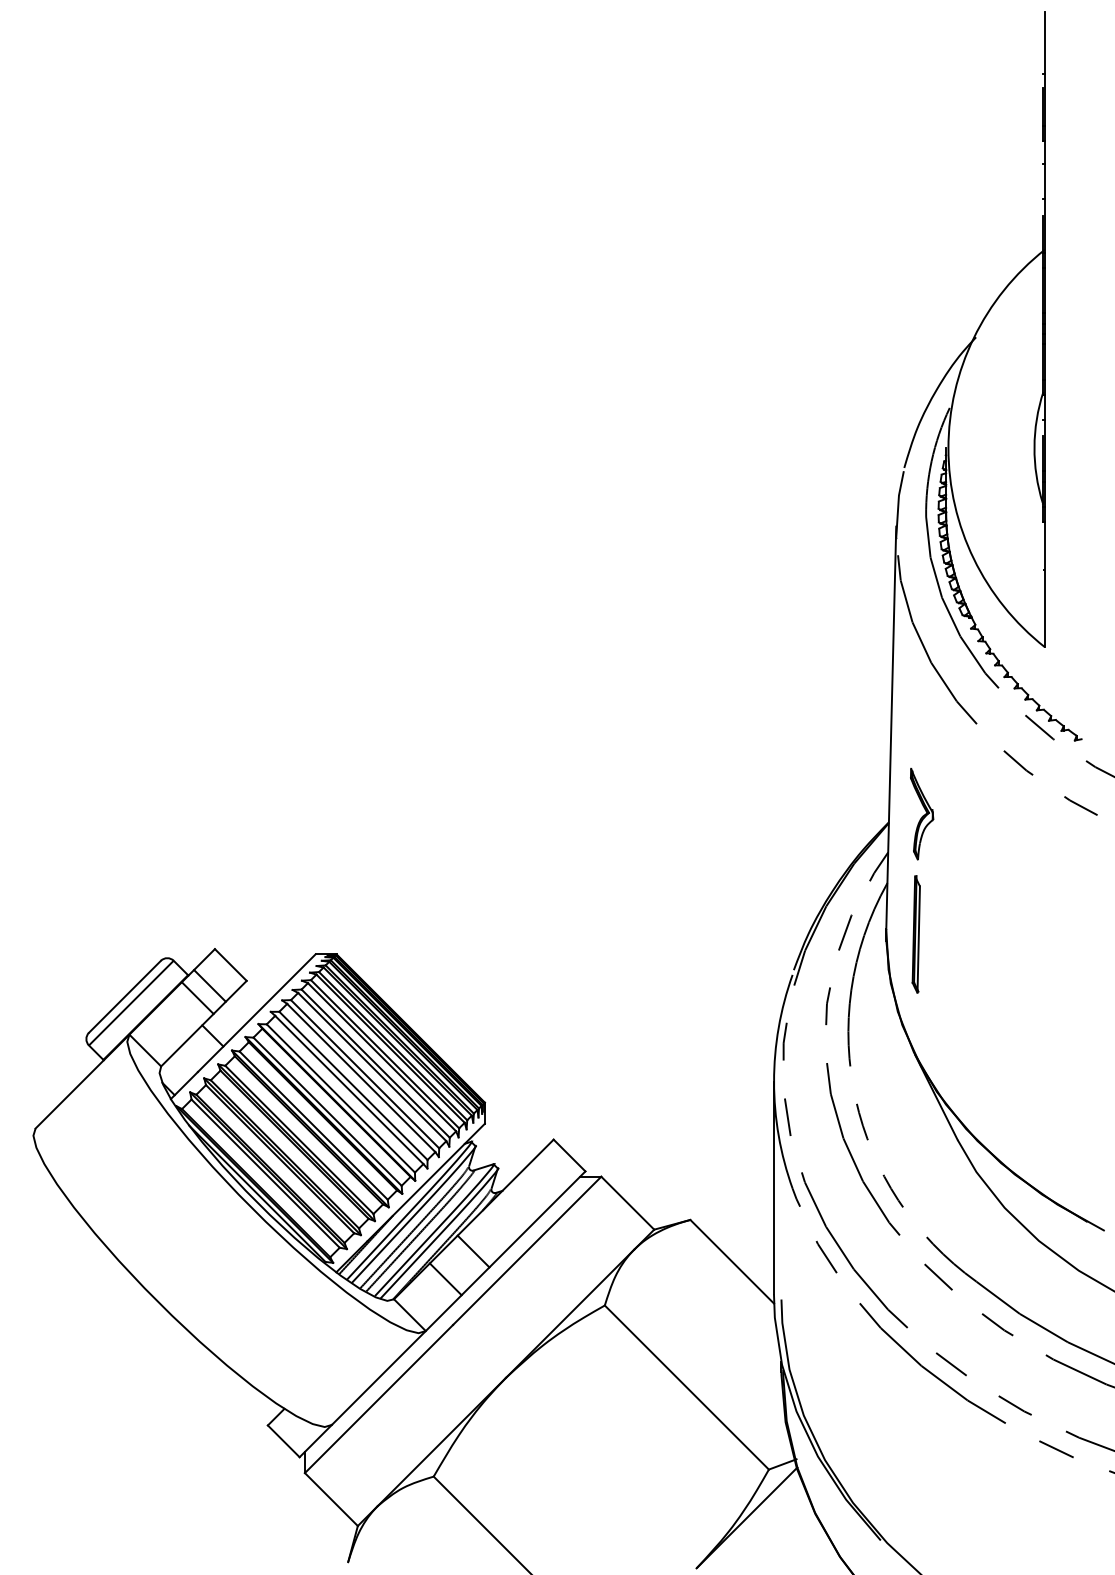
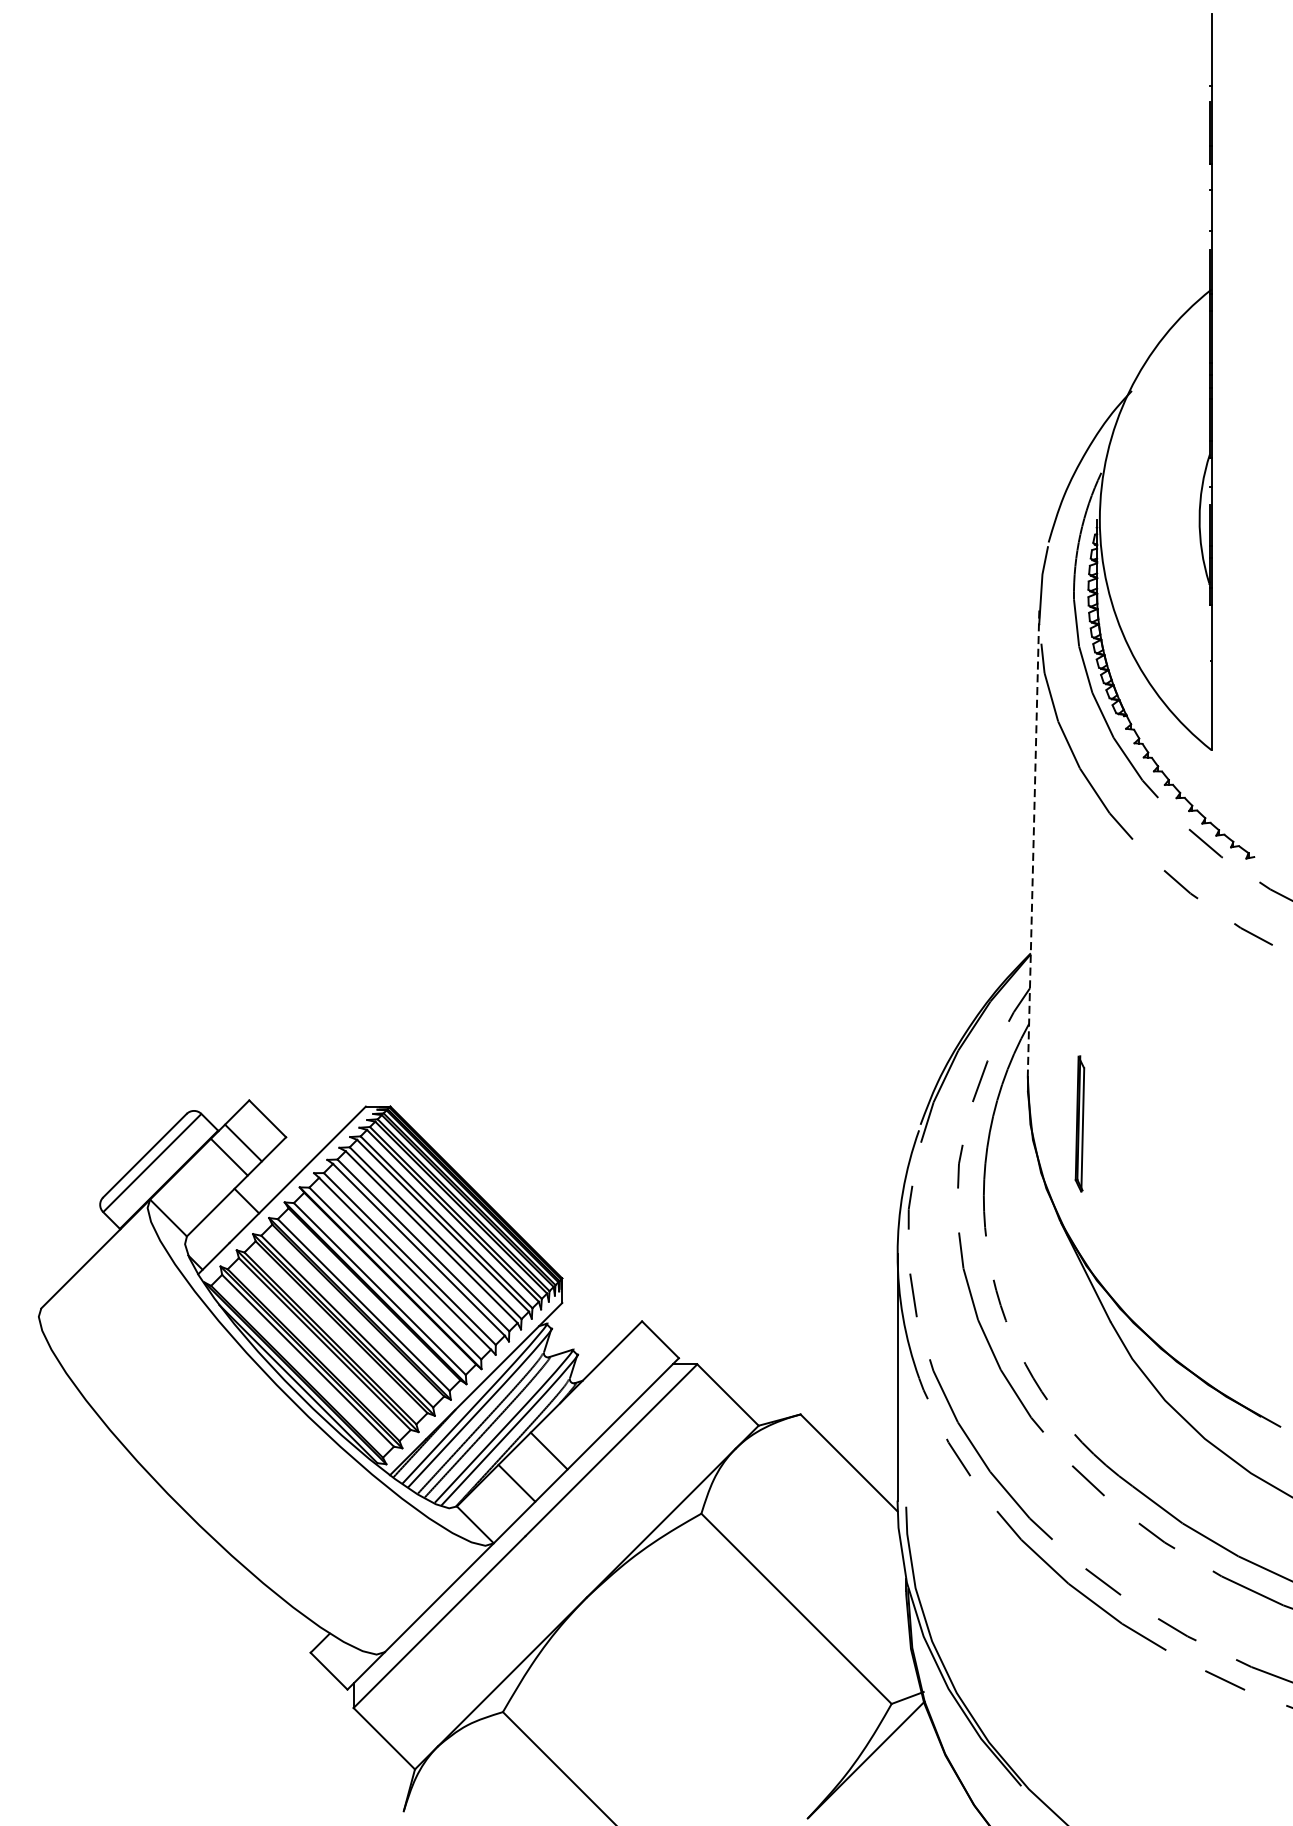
line: (891, 728) -> (1033, 844), solid -> dashed
part: (922, 814) -> (1069, 944), removed
part: (915, 934) -> (1079, 1124), moved

